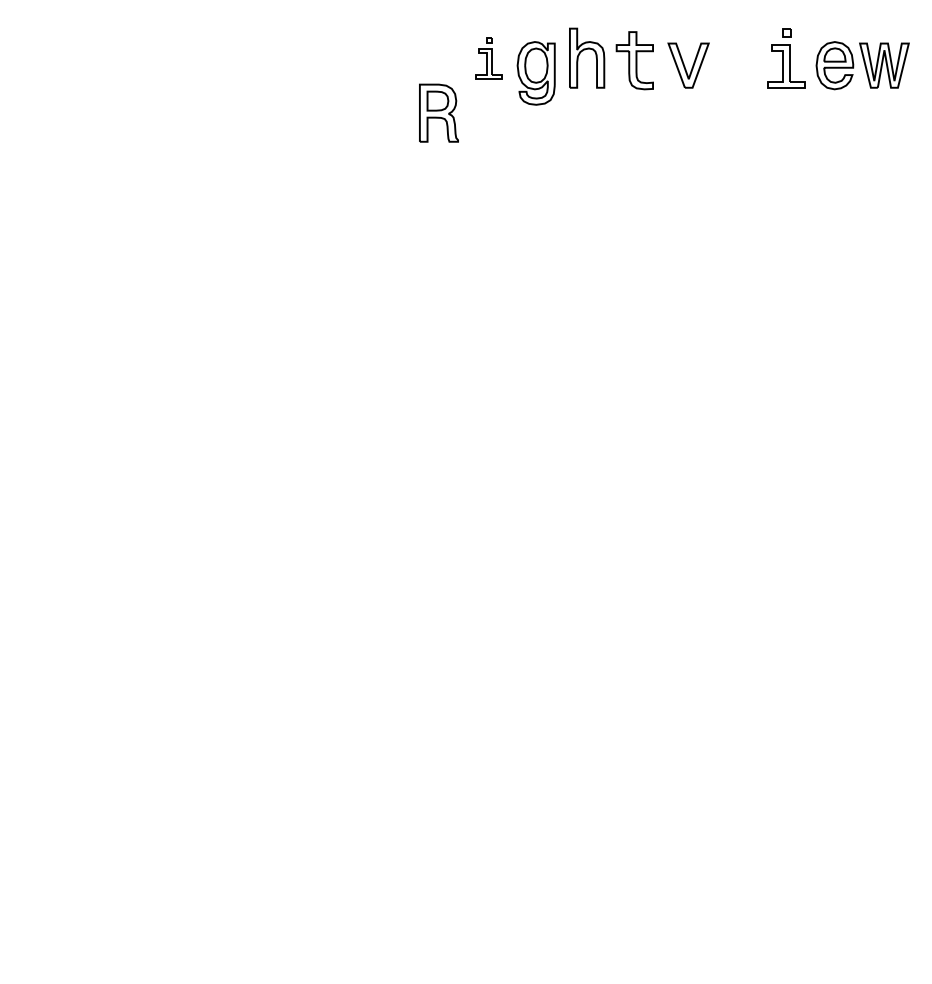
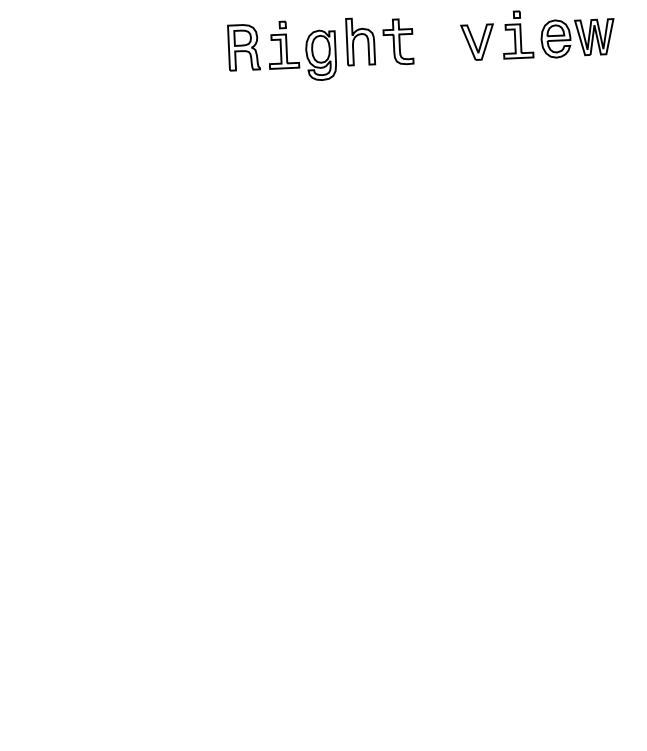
part: (489, 58) -> (283, 45), size x1.43
part: (688, 65) -> (477, 42), moved
part: (438, 112) -> (243, 46), moved

